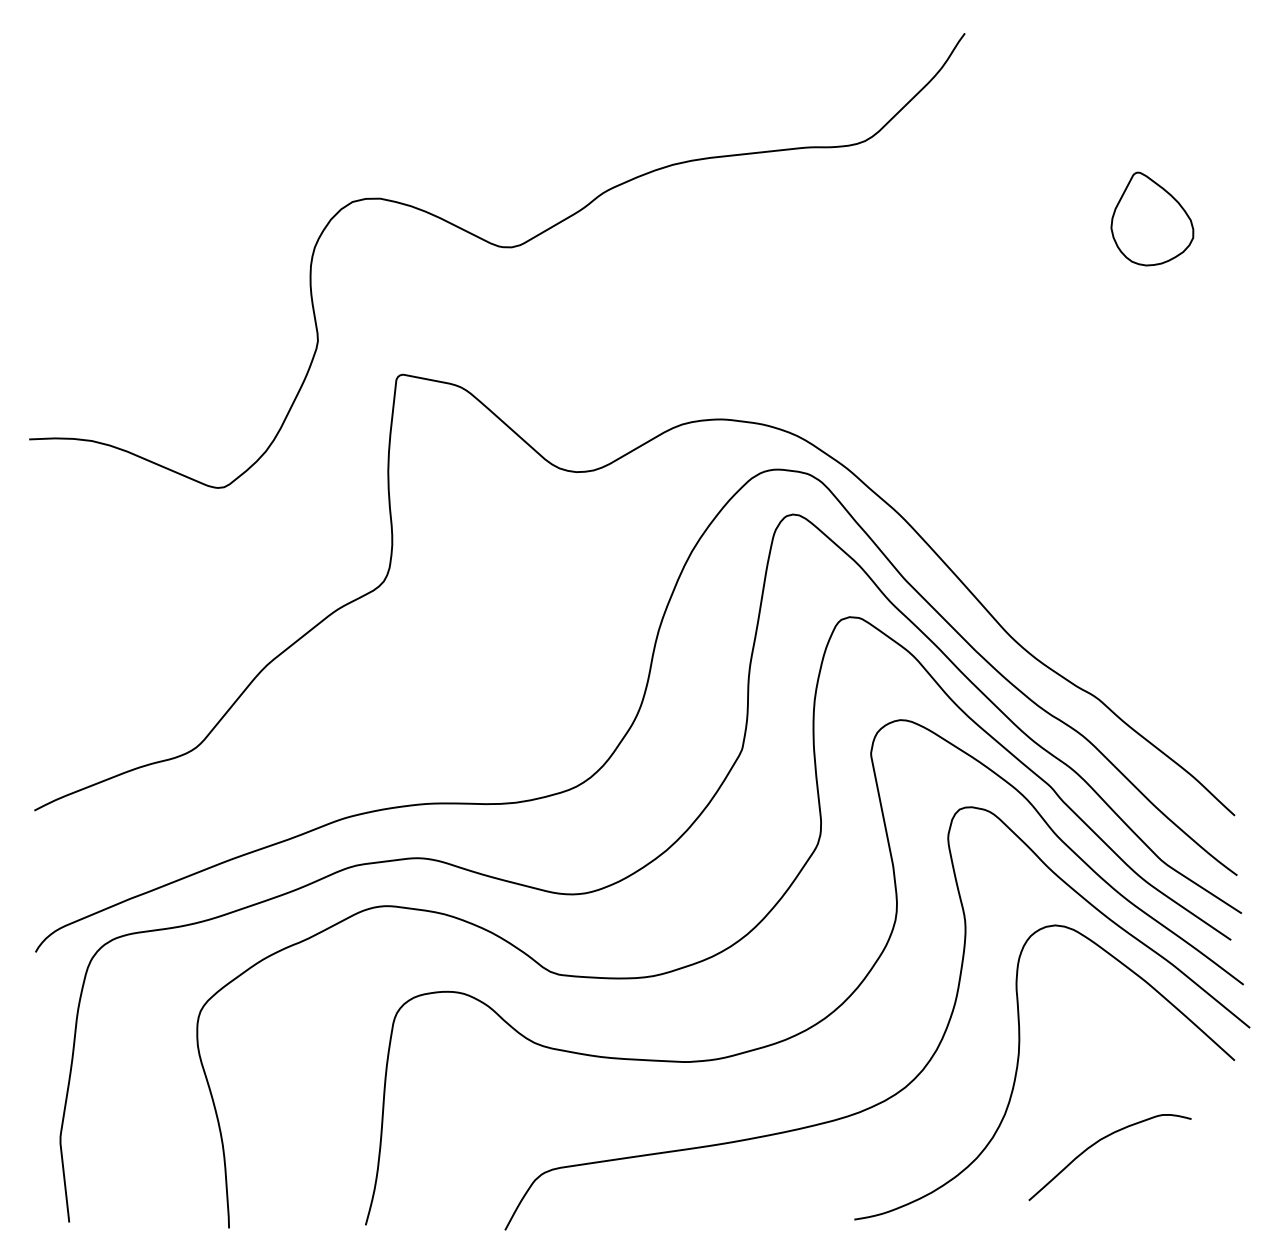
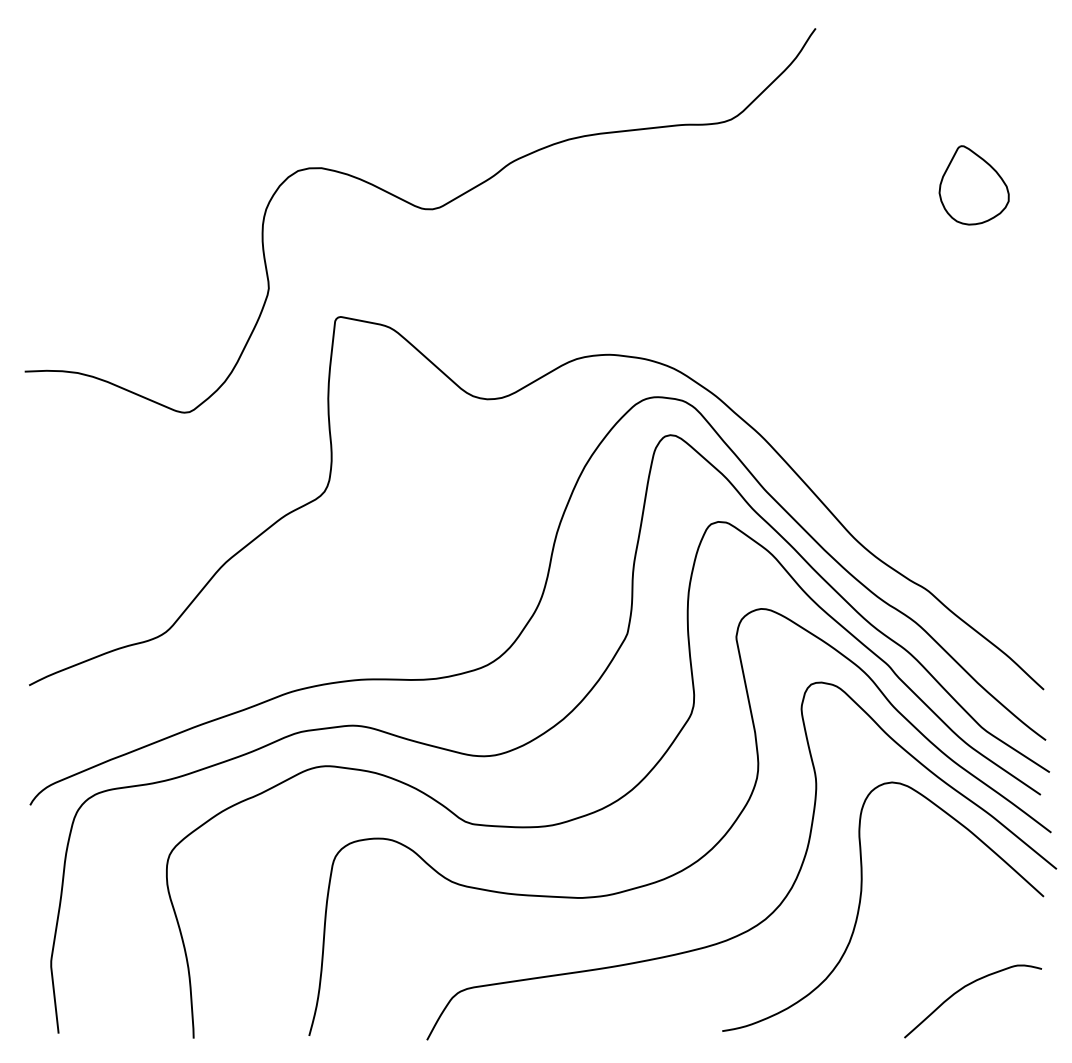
curve: (1098, 1142) -> (963, 988), moved

